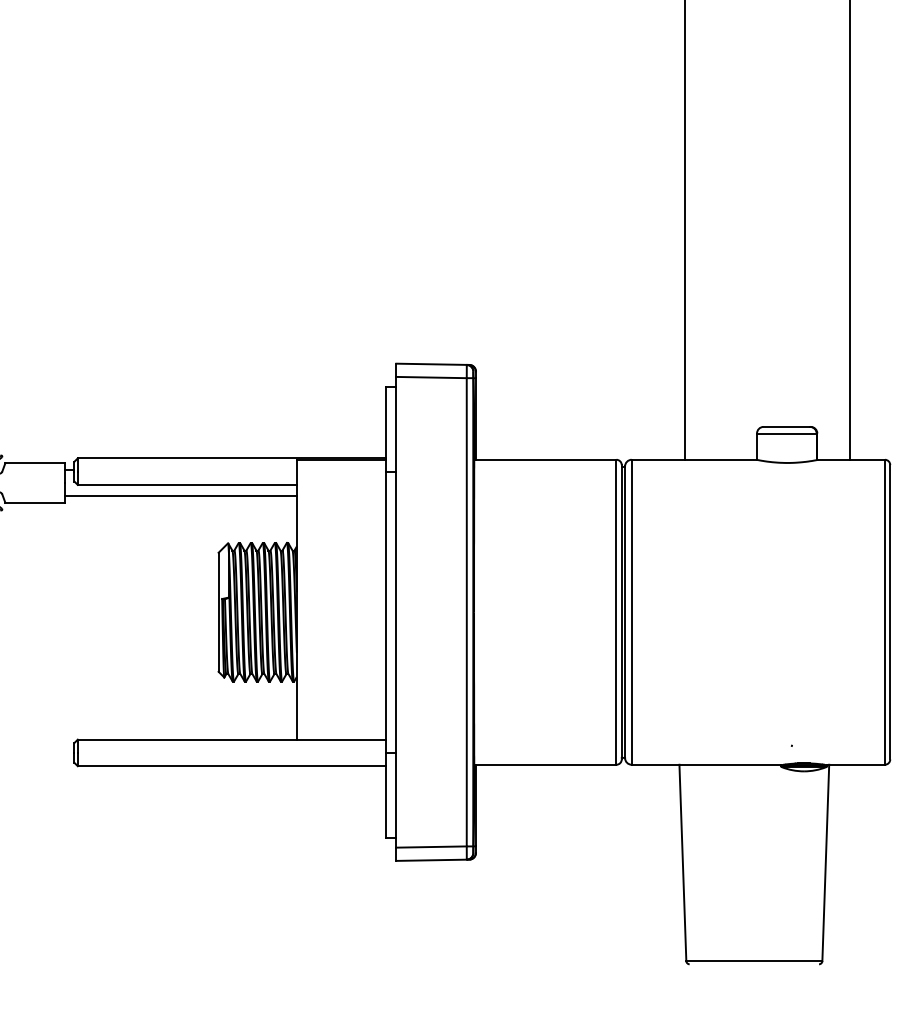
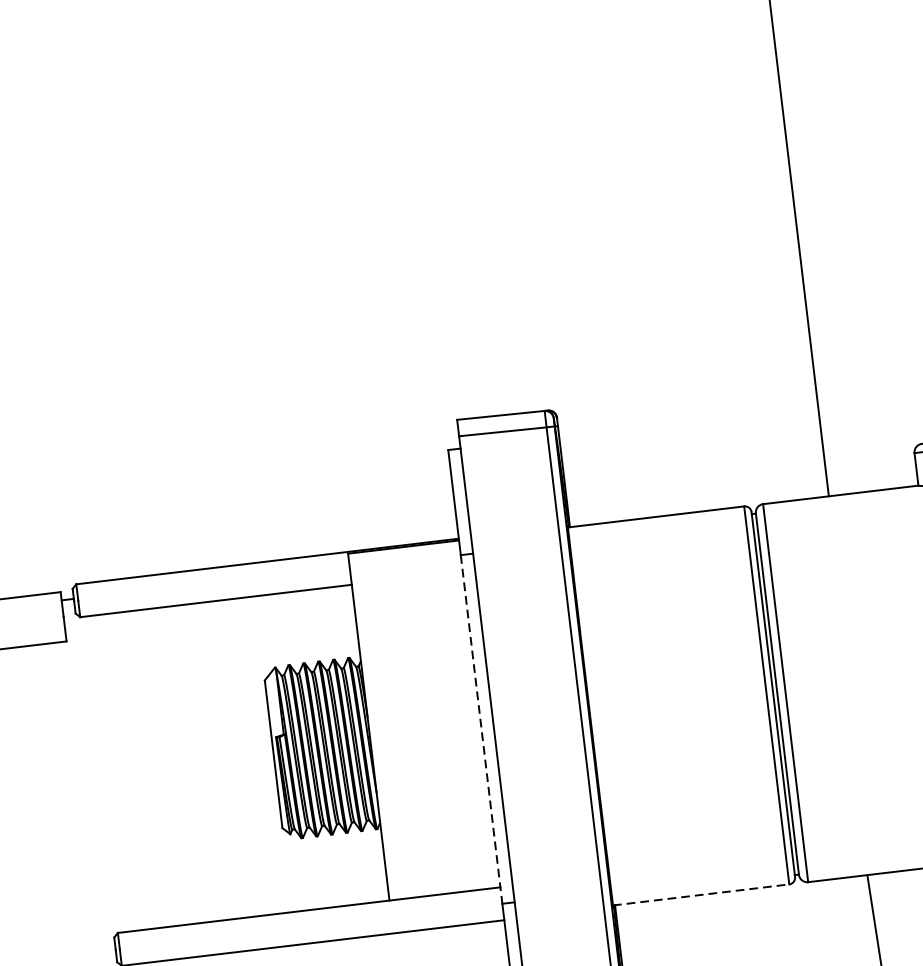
line: (180, 496) -> (209, 616), removed
line: (386, 612) -> (481, 729), solid -> dashed
line: (545, 764) -> (701, 894), solid -> dashed

